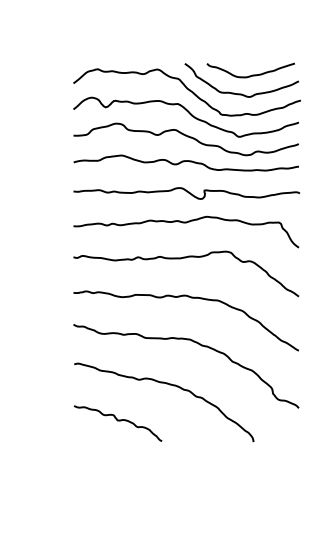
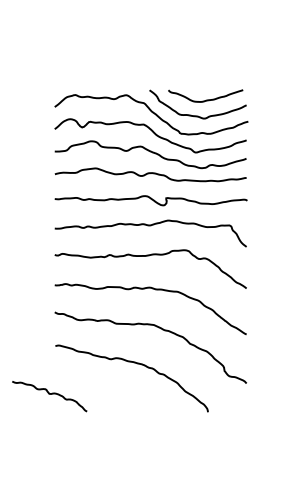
curve: (117, 421) -> (49, 394), moved

